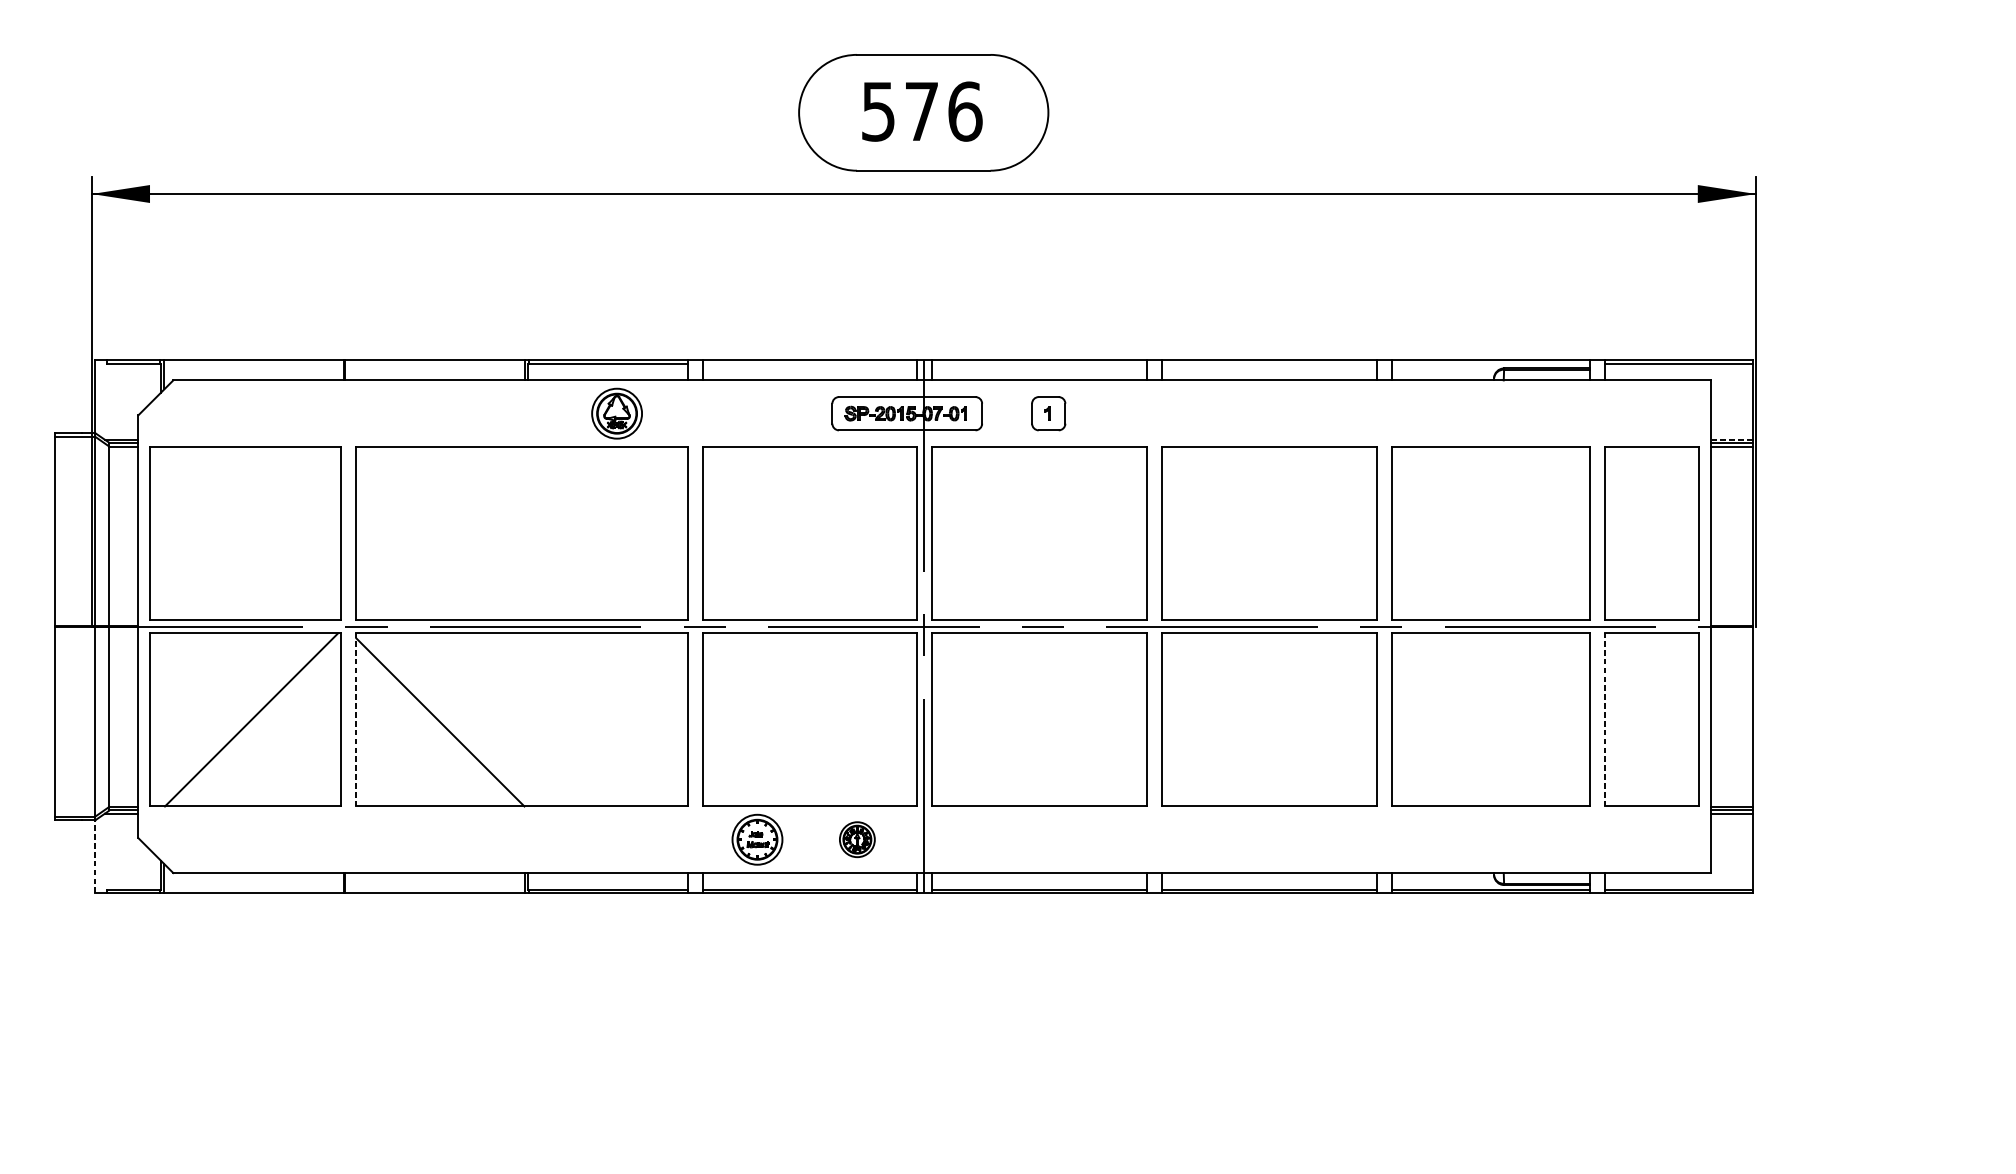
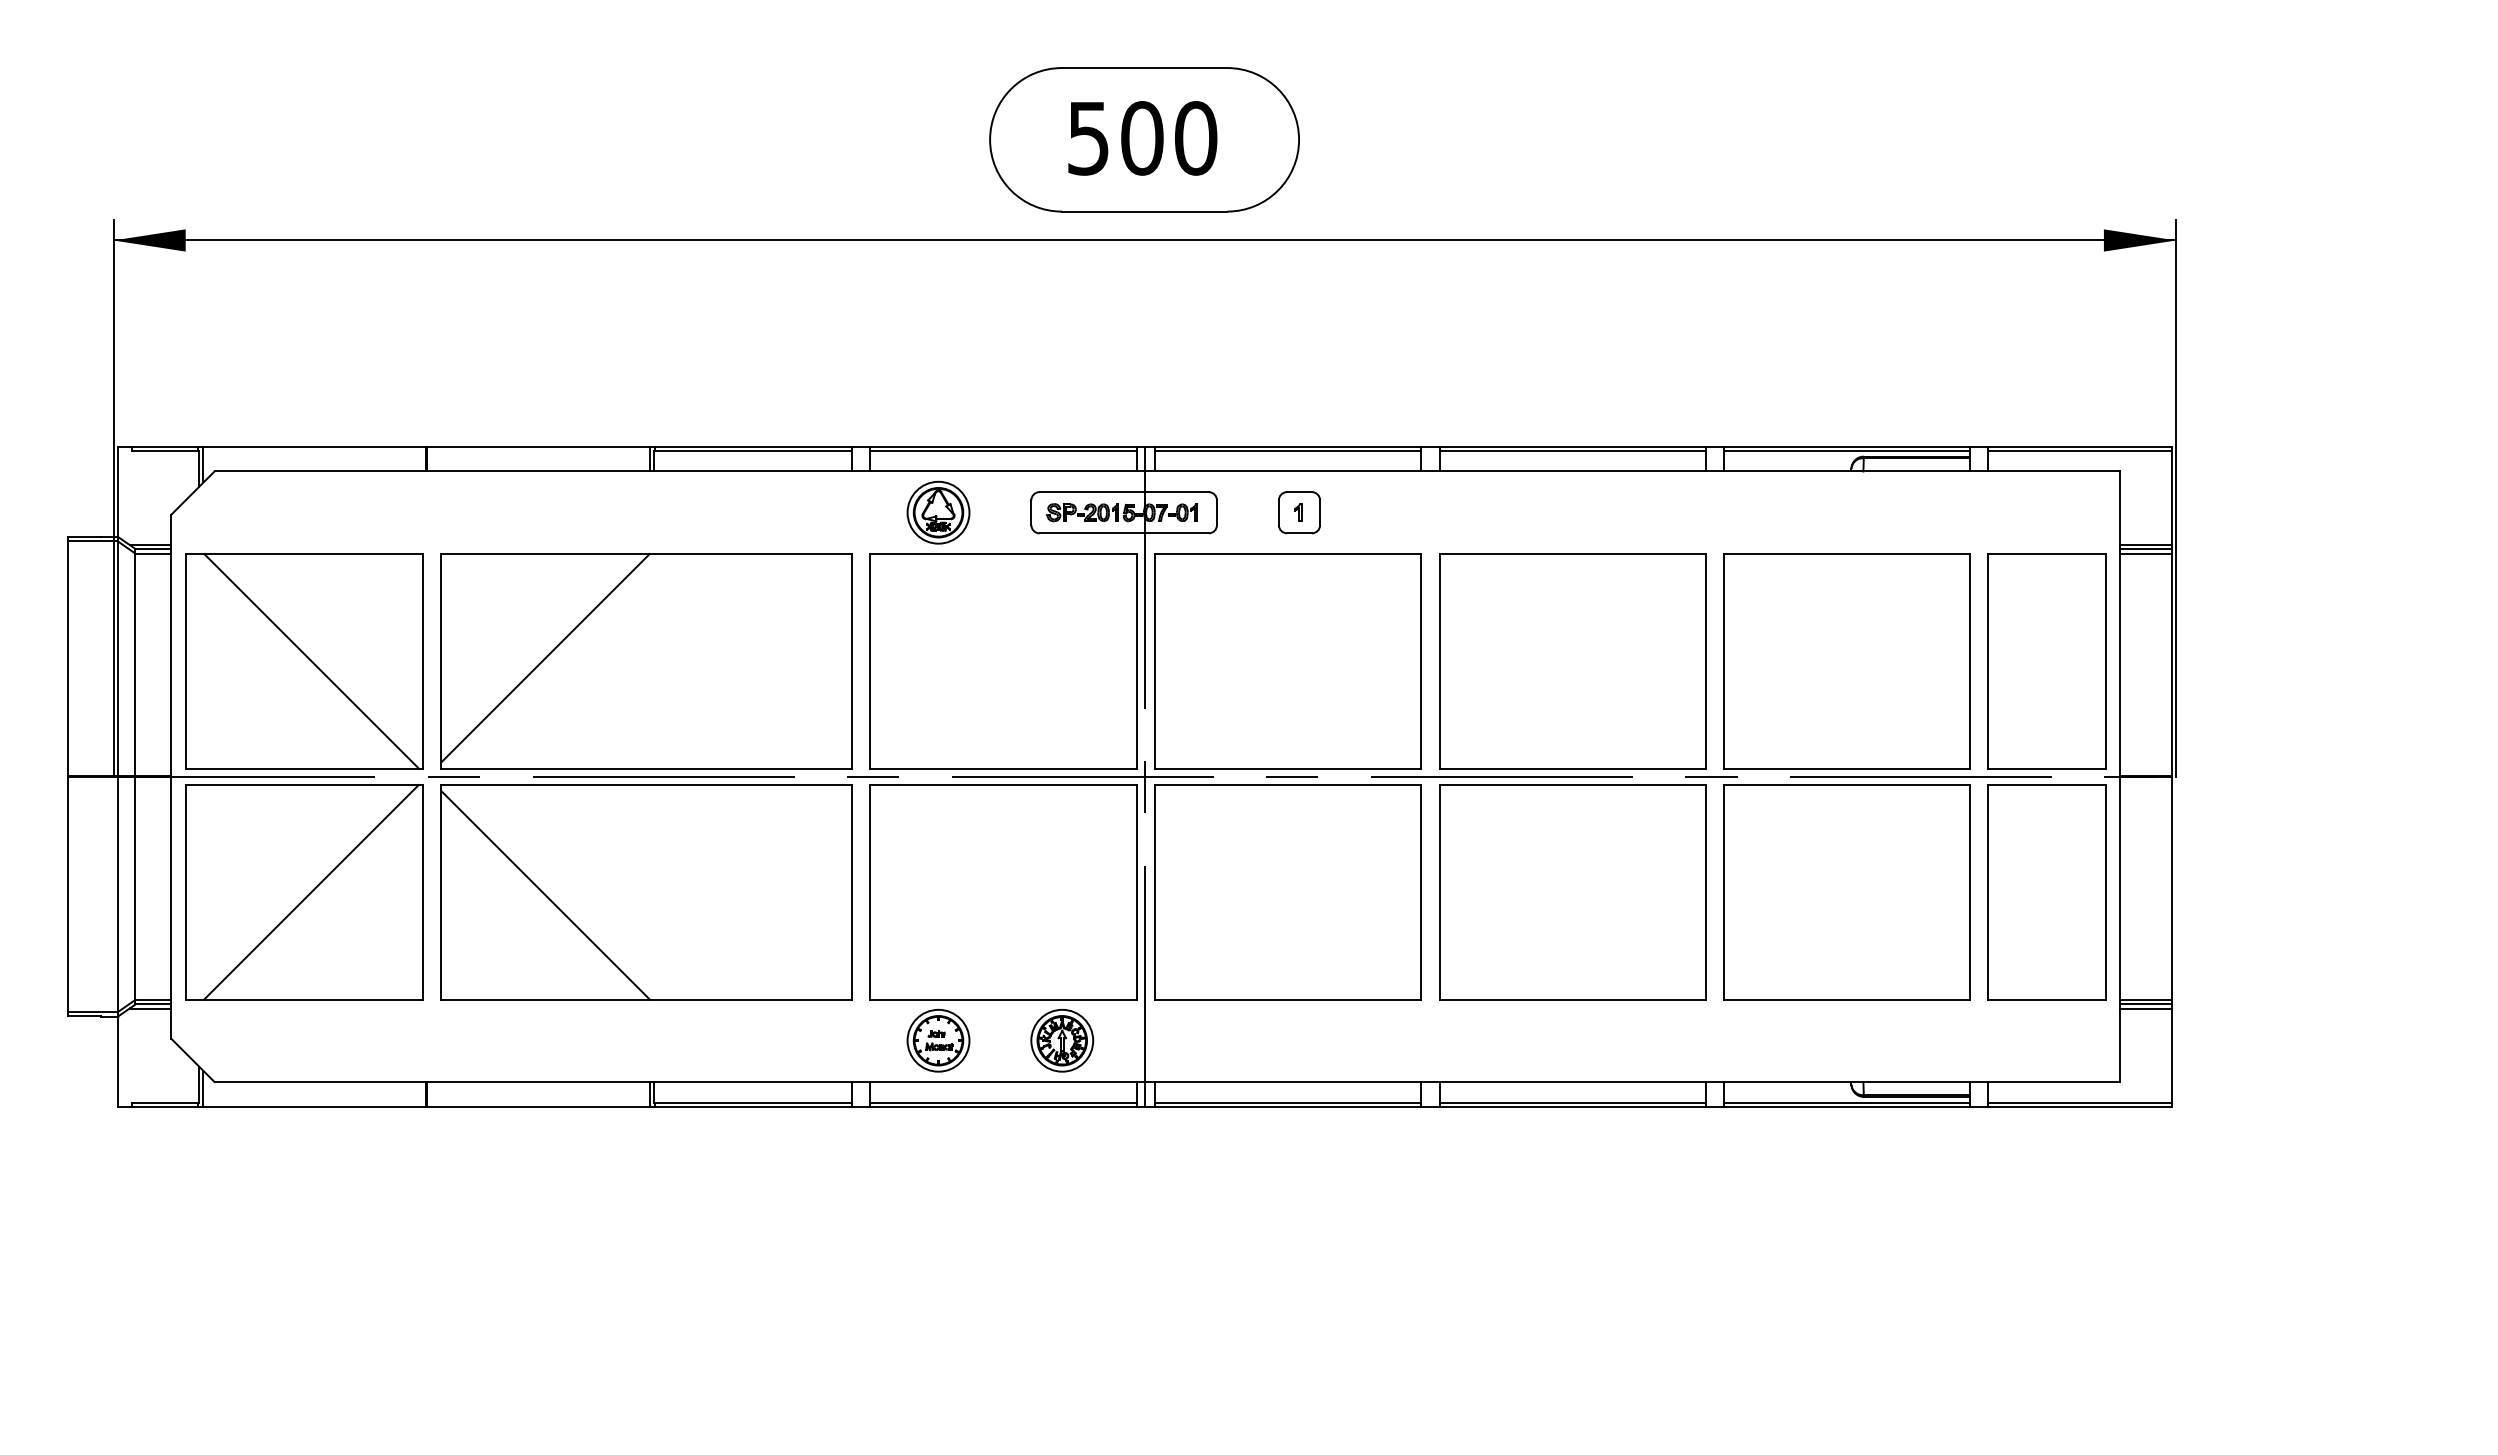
text: (943, 111) -> (1169, 138), 576 -> 500
line: (809, 363) -> (1003, 450), added
line: (1039, 363) -> (1288, 450), added
line: (1269, 363) -> (1572, 450), added
line: (1490, 363) -> (1846, 450), added
part: (617, 413) -> (938, 512), moved
line: (1732, 439) -> (2146, 544), dashed -> solid
line: (440, 530) -> (545, 657), added
line: (251, 532) -> (311, 660), added
line: (356, 719) -> (441, 891), dashed -> solid
line: (1604, 719) -> (1988, 891), dashed -> solid
part: (857, 839) -> (1062, 1040), size x1.43
line: (94, 856) -> (117, 1061), dashed -> solid

